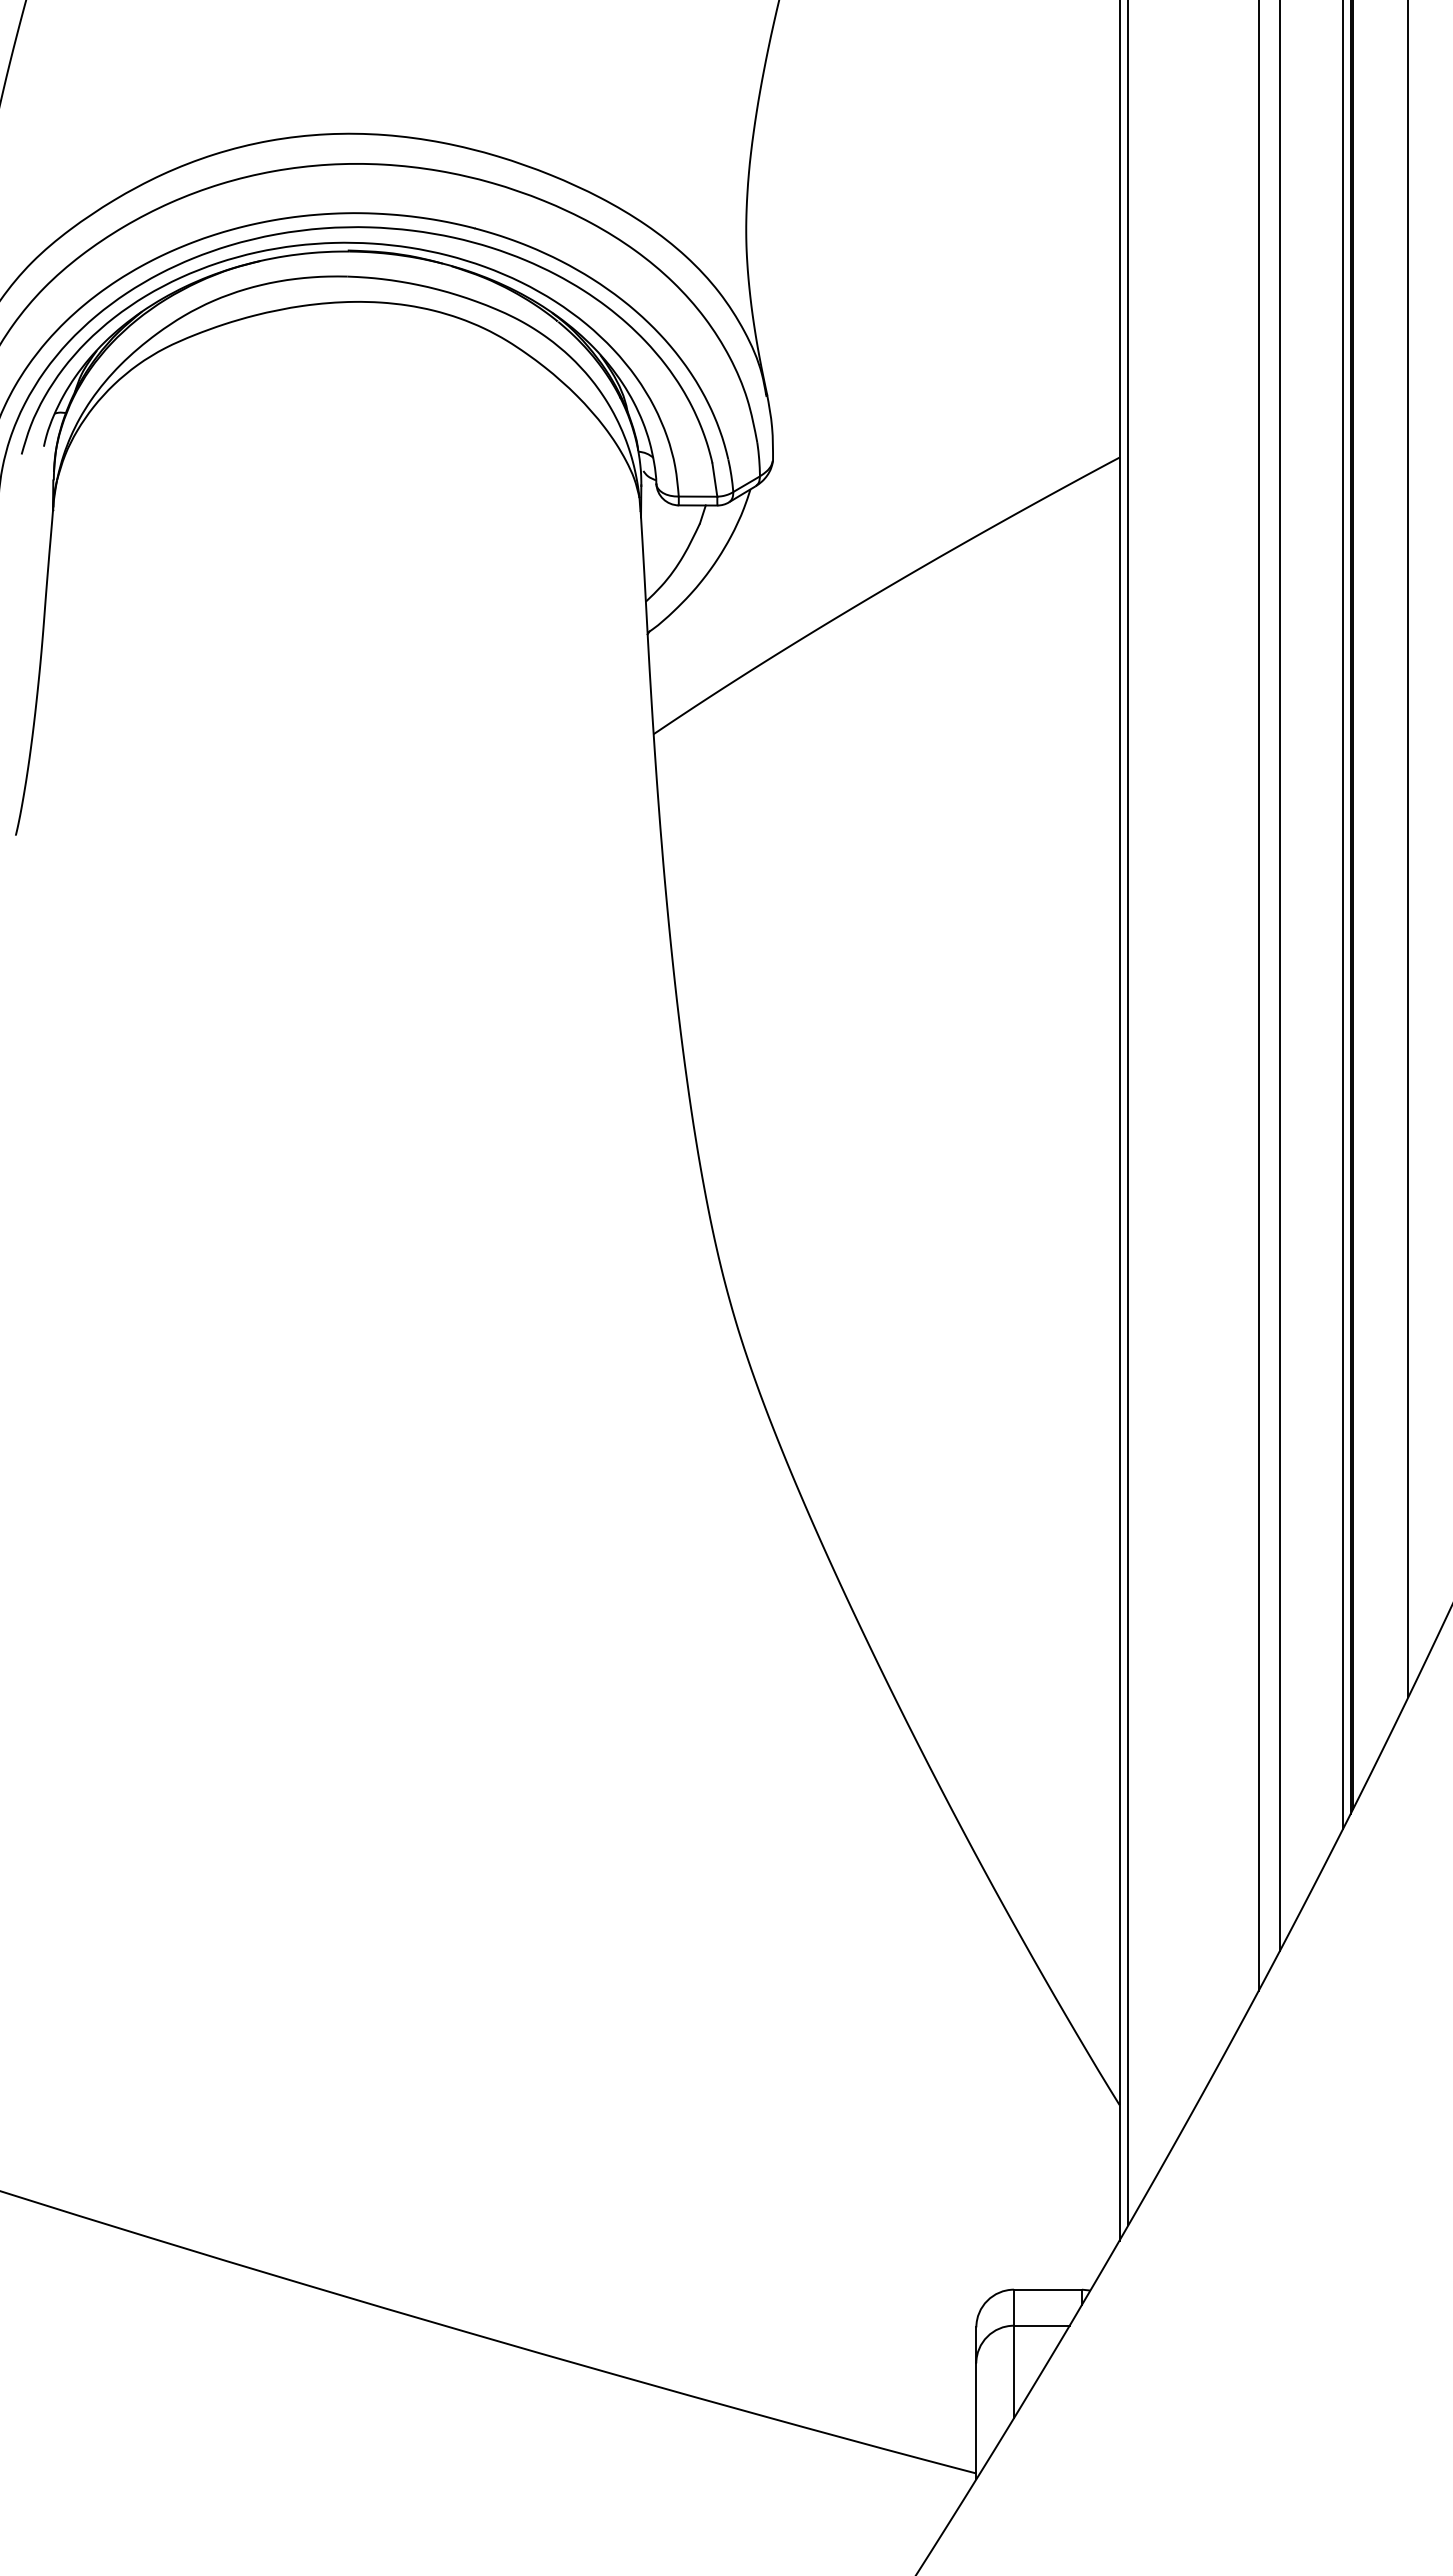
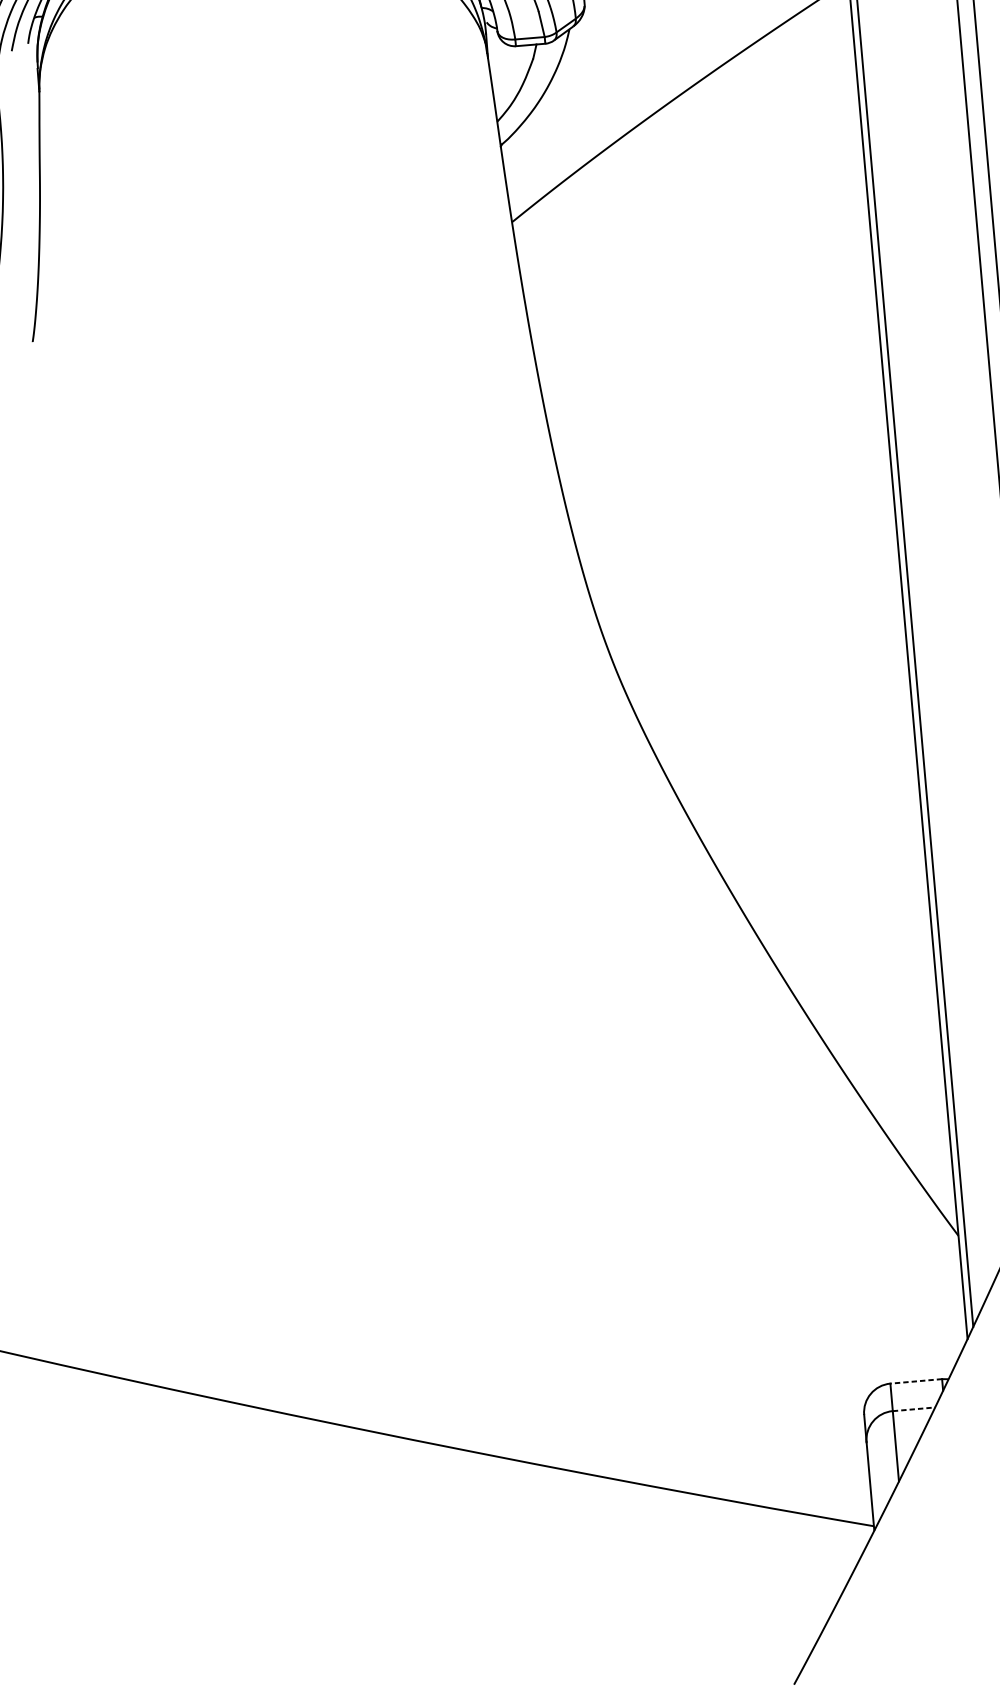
line: (1047, 2289) -> (915, 1381), solid -> dashed
line: (1041, 2325) -> (913, 1409), solid -> dashed

